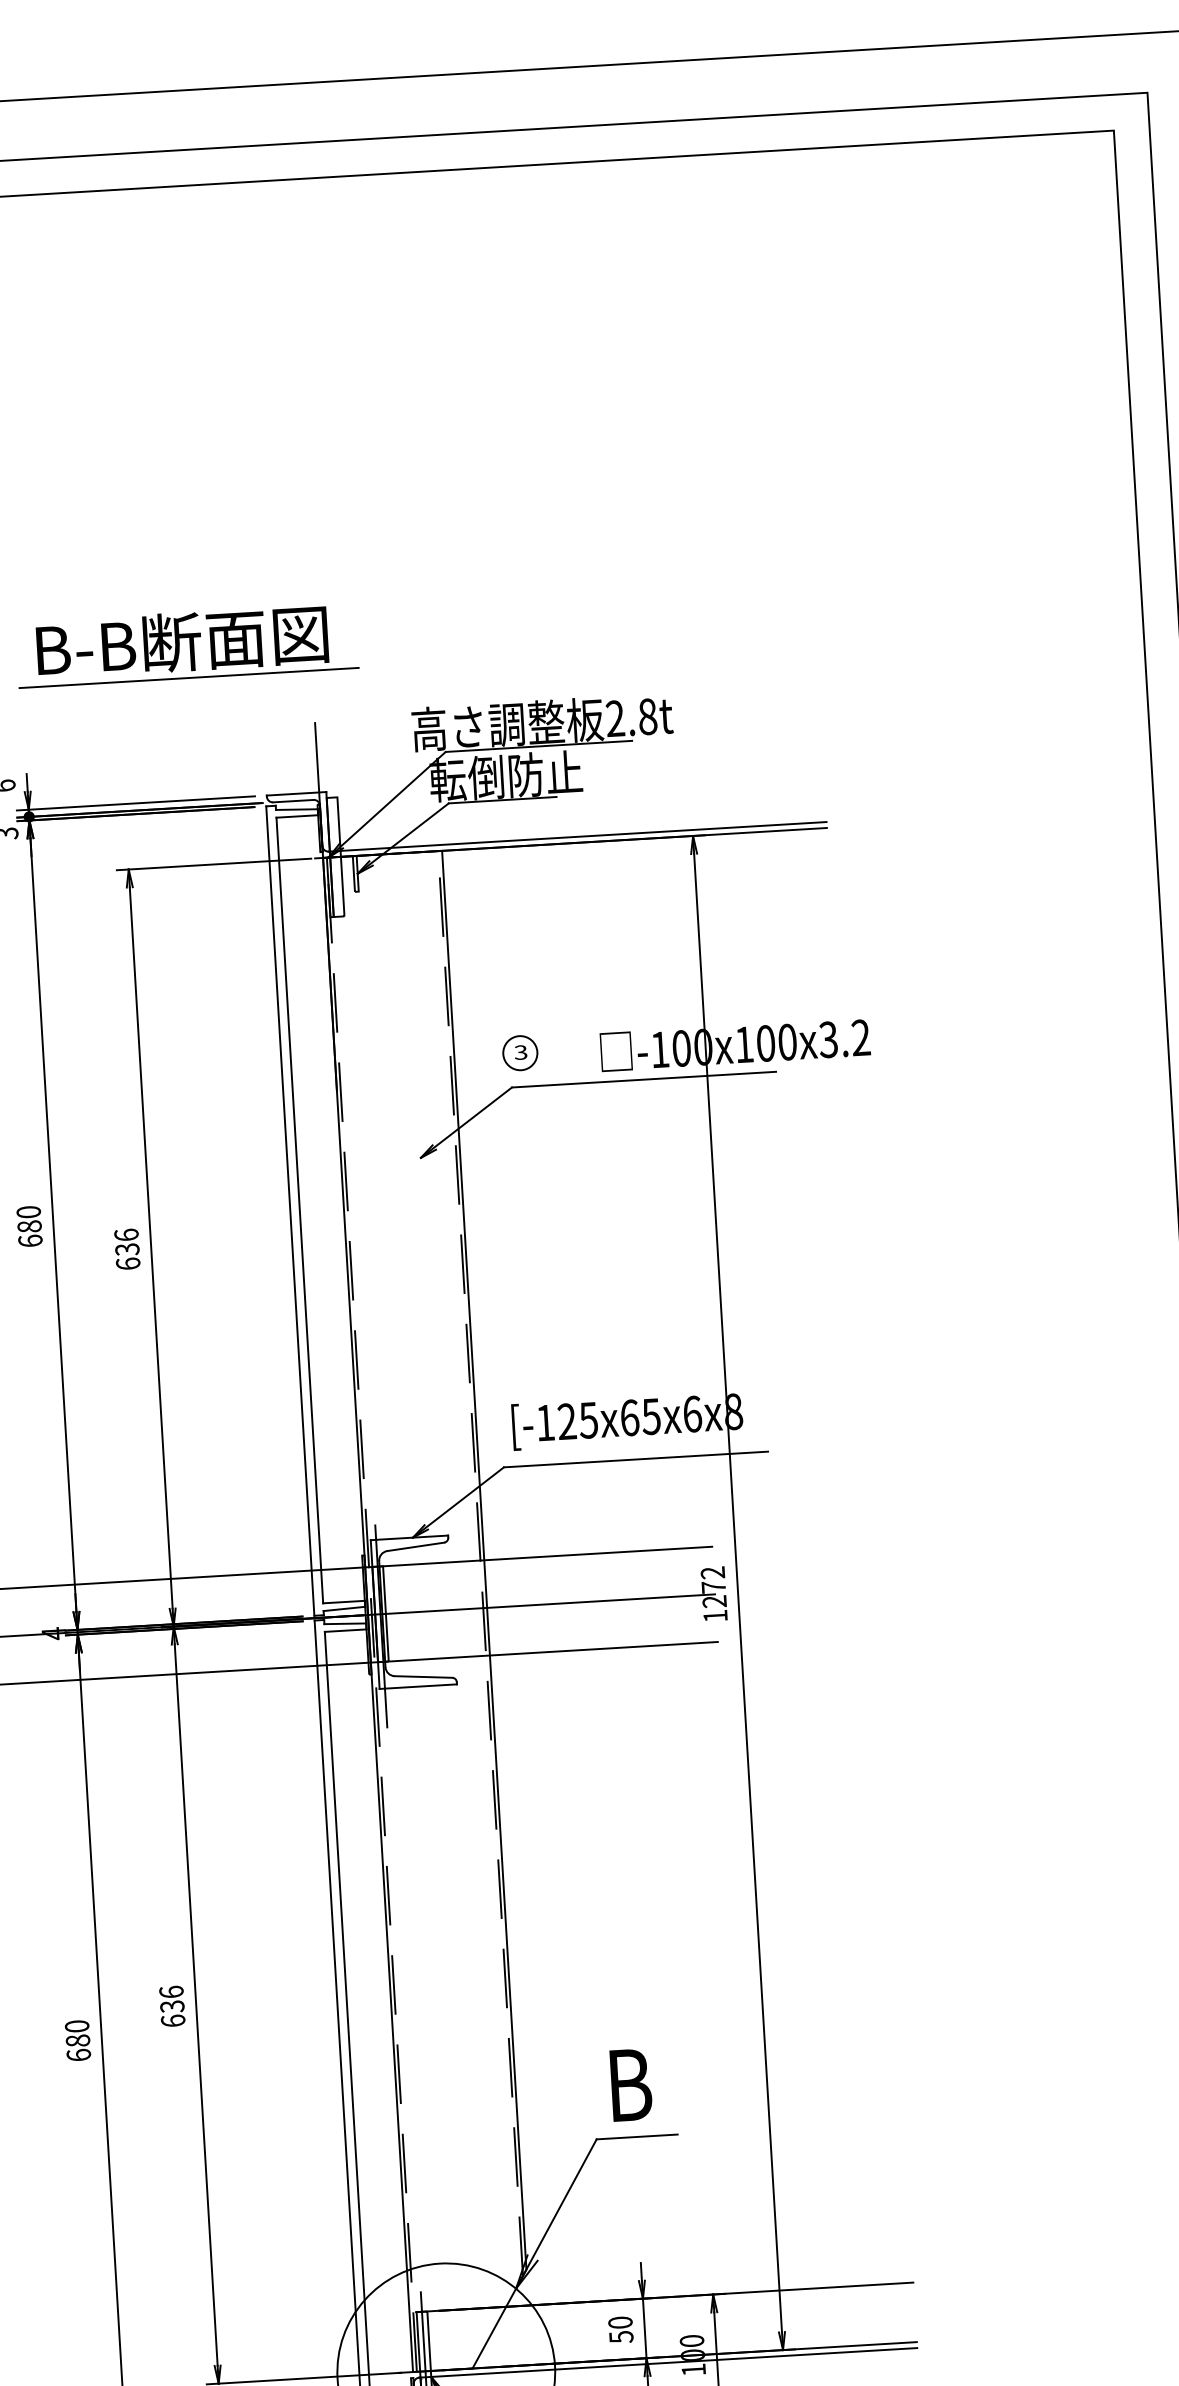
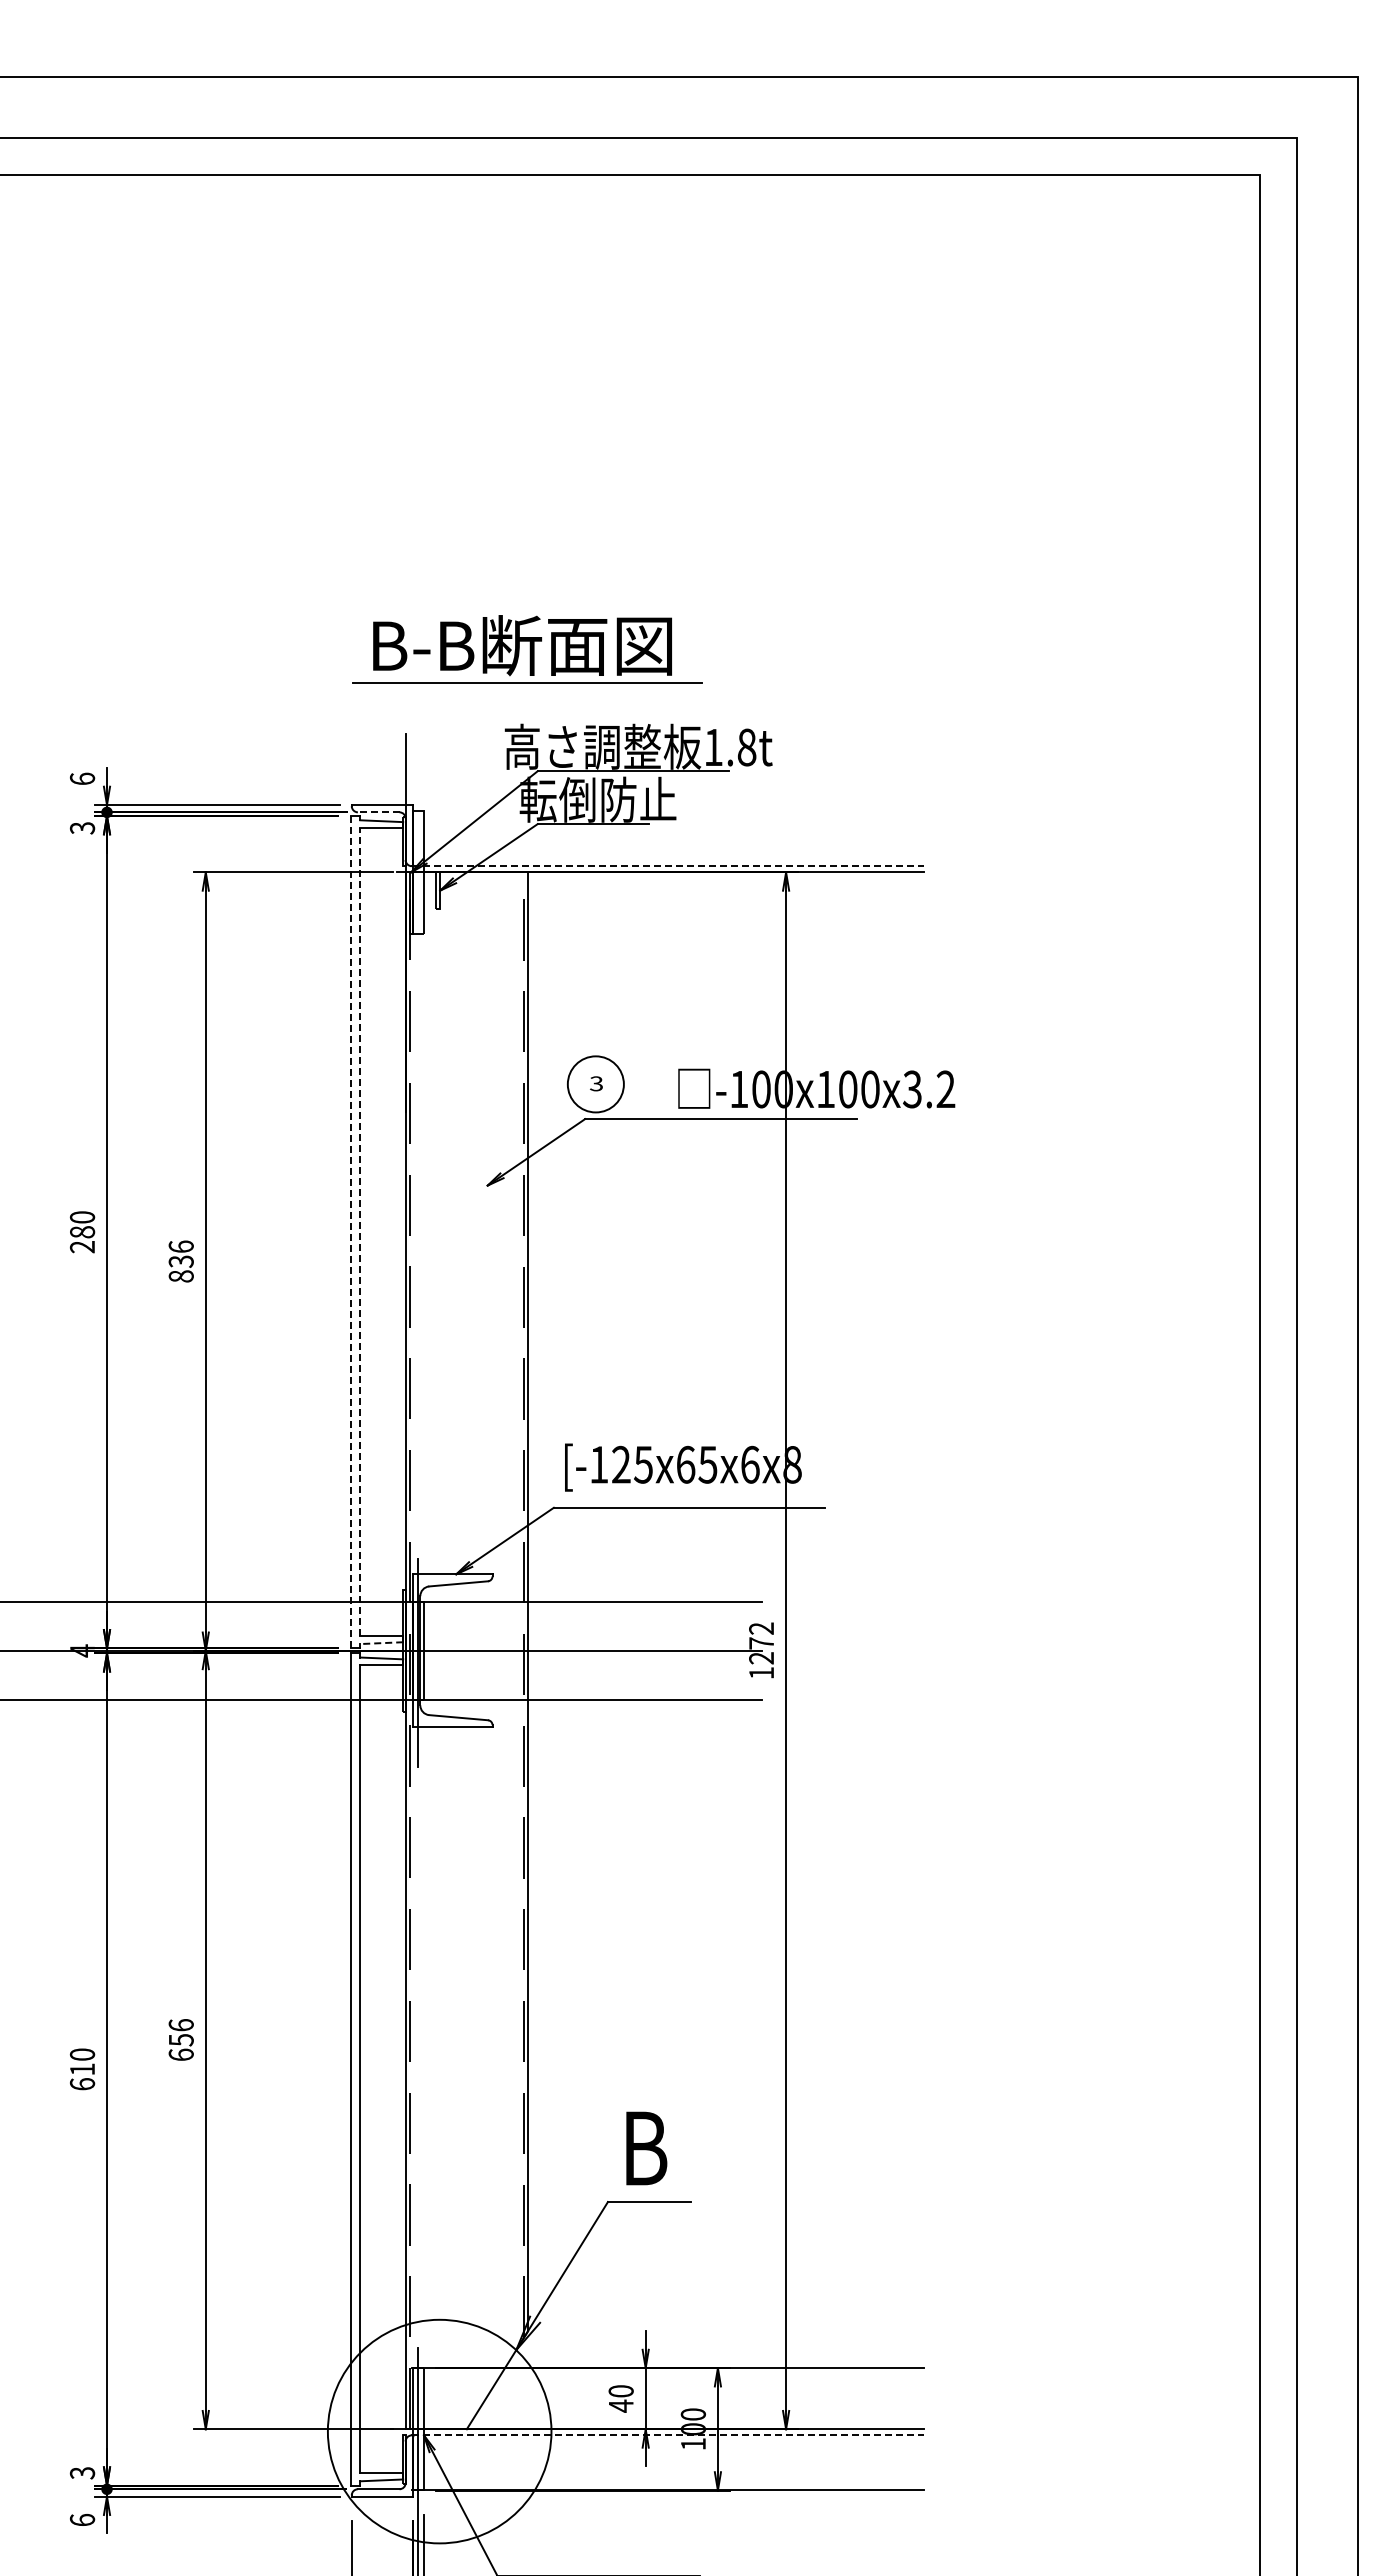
part: (187, 645) -> (527, 649), moved
text: (615, 717) -> (713, 746), 2.8t -> 1.8t
line: (293, 801) -> (378, 812), solid -> dashed
line: (578, 837) -> (668, 866), solid -> dashed
circle: (519, 1052) -> (595, 1083), size x1.6
line: (300, 1210) -> (360, 1232), solid -> dashed
line: (290, 1211) -> (350, 1232), solid -> dashed
text: (30, 1240) -> (82, 1246), 680 -> 280
text: (127, 1264) -> (180, 1276), 636 -> 836
line: (344, 1609) -> (381, 1643), solid -> dashed
text: (171, 2006) -> (180, 2039), 636 -> 656
text: (78, 2040) -> (82, 2069), 680 -> 610
text: (621, 2336) -> (621, 2405), 50 -> 40
line: (669, 2362) -> (668, 2435), solid -> dashed

